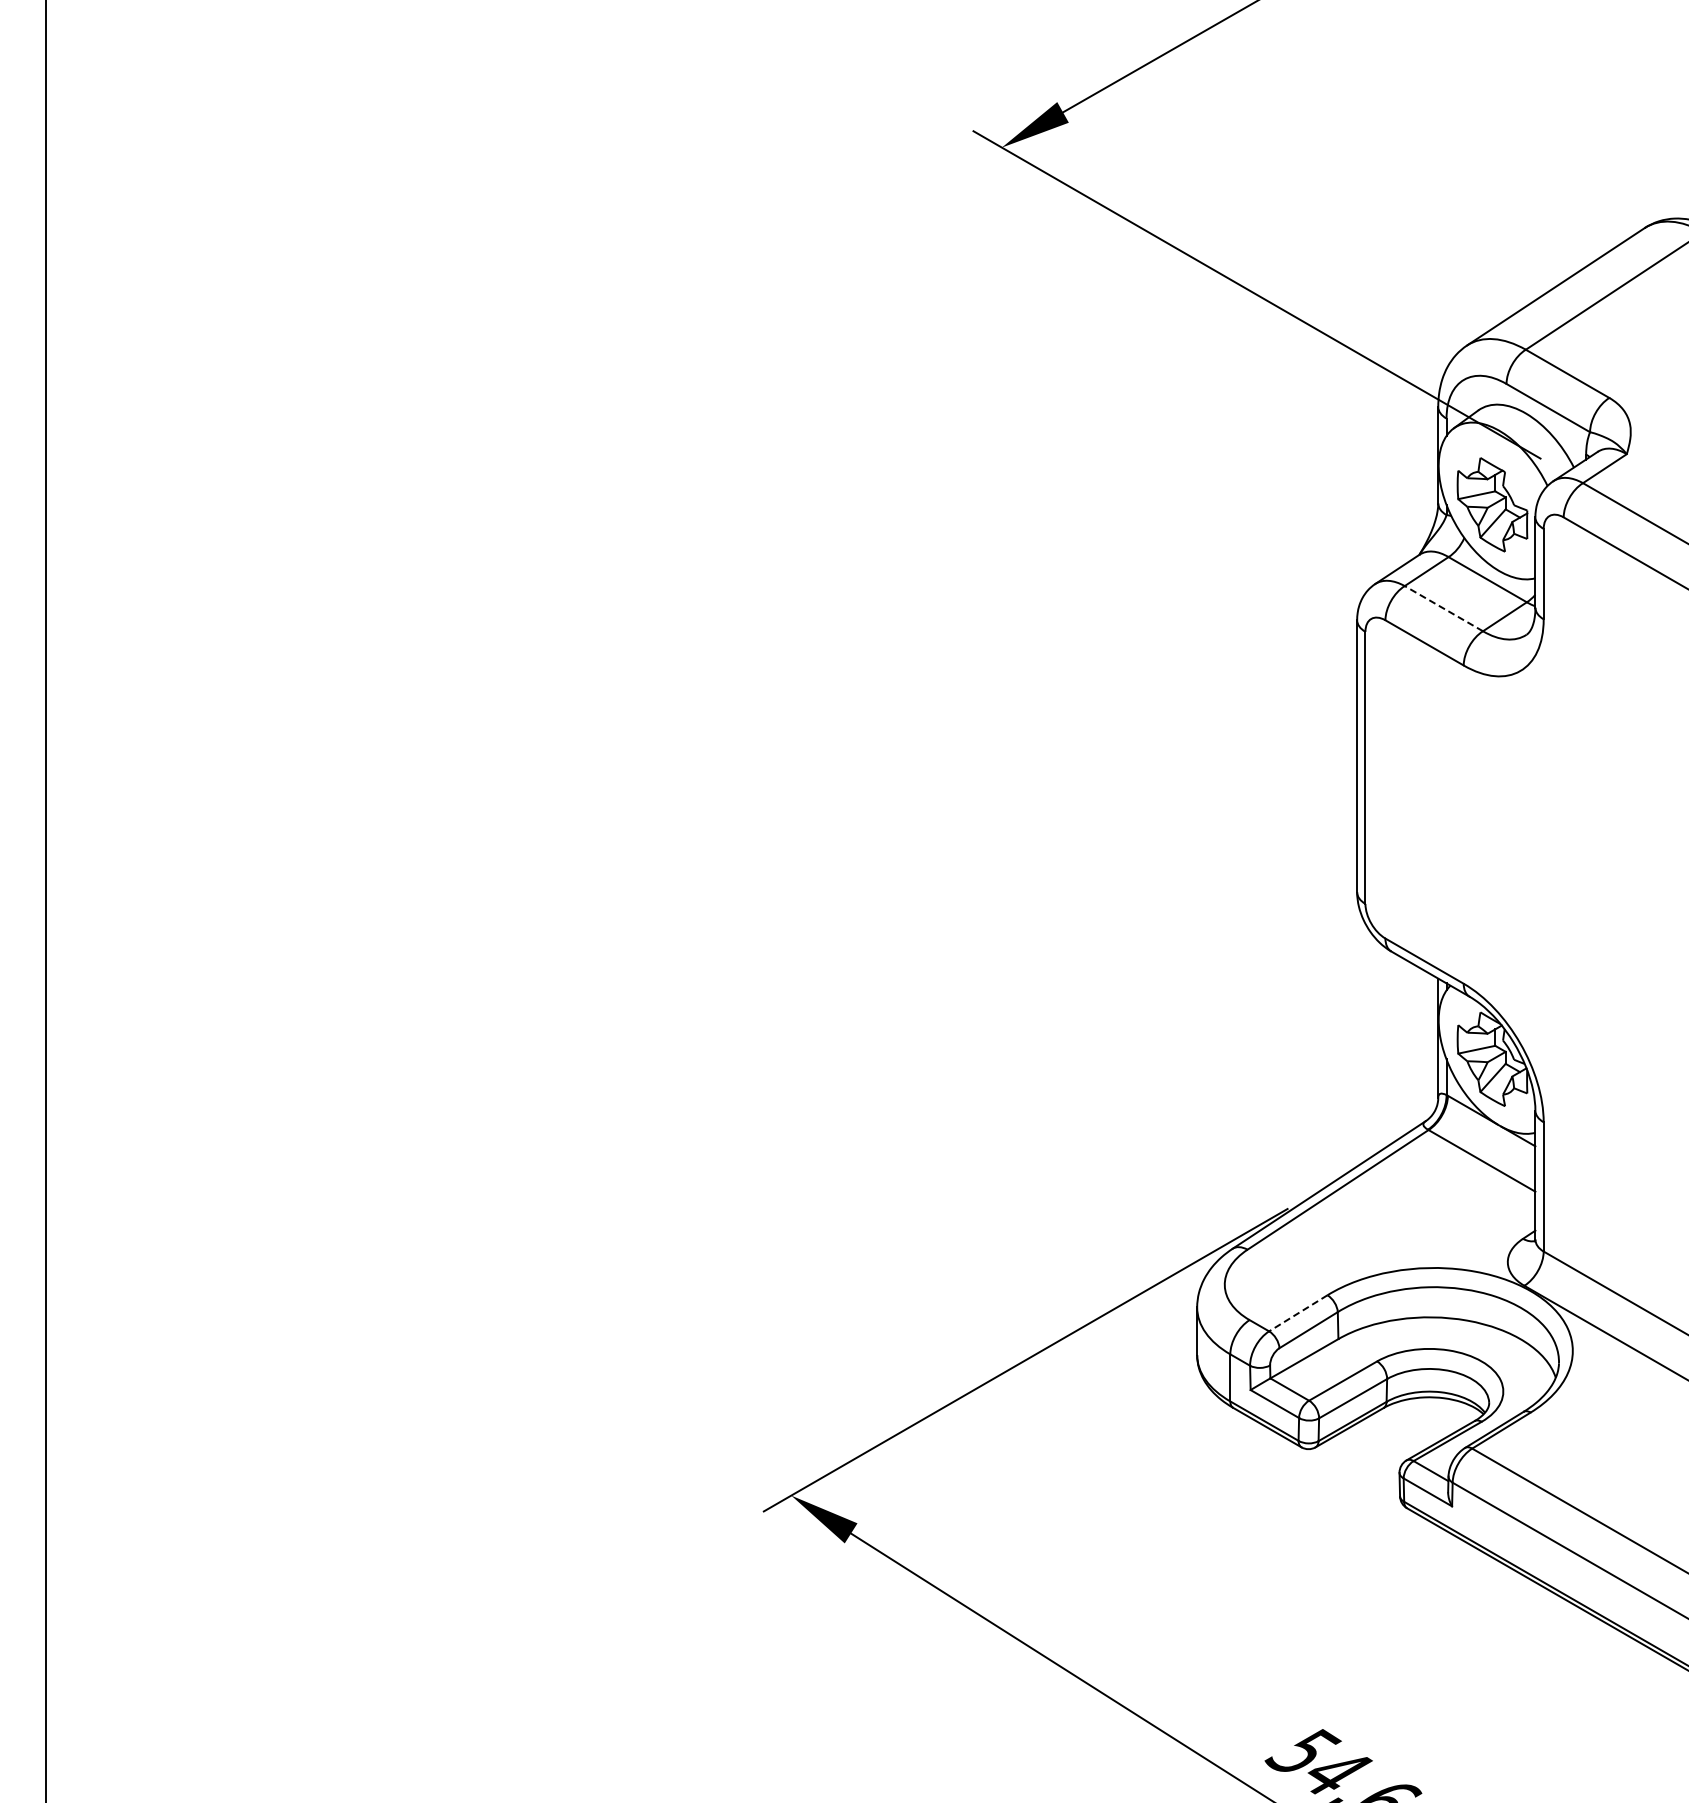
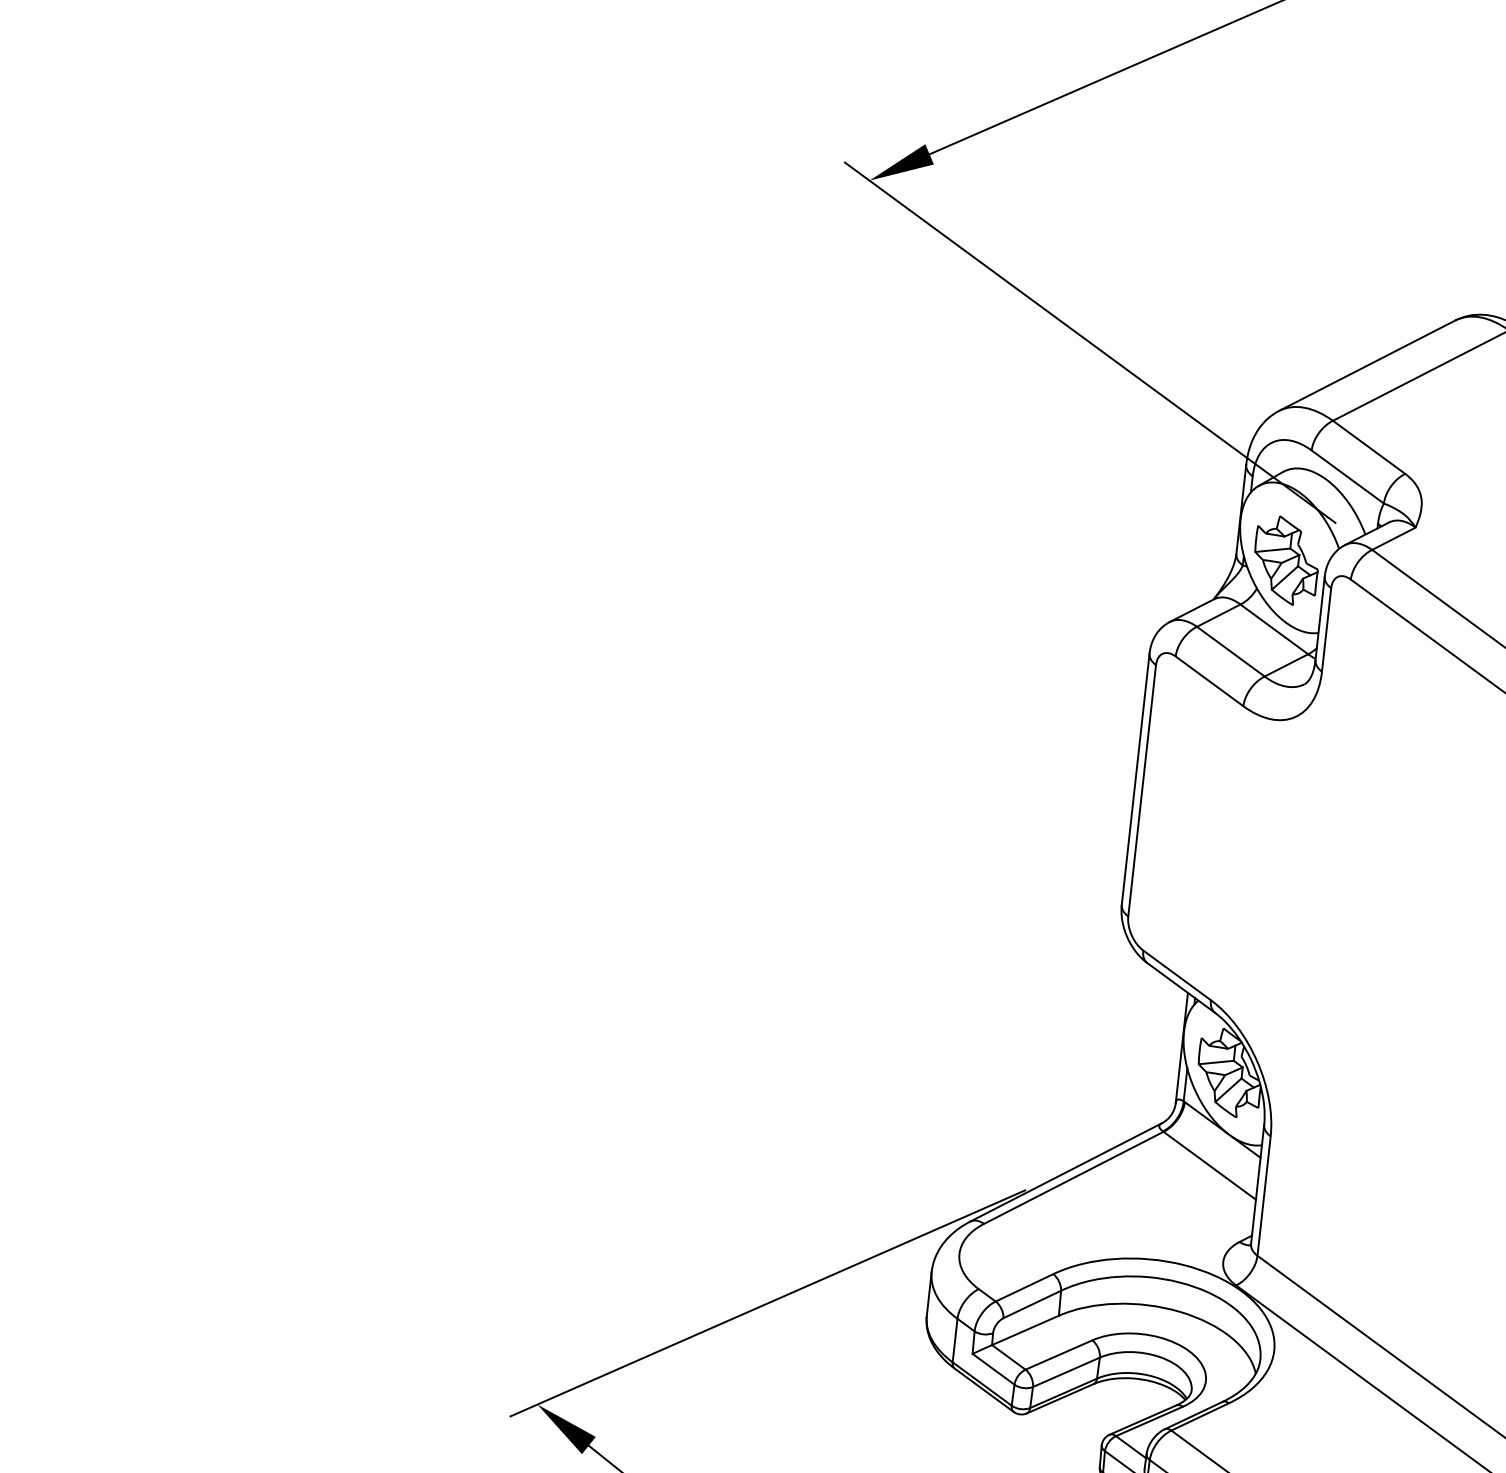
line: (1443, 608) -> (1230, 651), dashed -> solid
line: (1297, 1313) -> (1023, 1287), dashed -> solid

